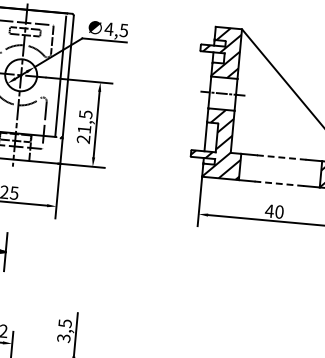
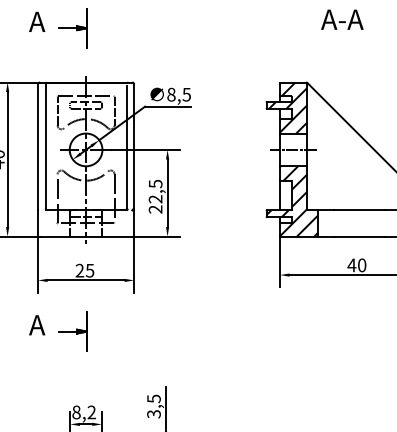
text: (108, 28) -> (170, 94), 4,5 -> 8,5
text: (84, 129) -> (155, 199), 21,5 -> 22,5
line: (281, 157) -> (359, 209), dashed -> solid
line: (278, 183) -> (358, 236), dashed -> solid

